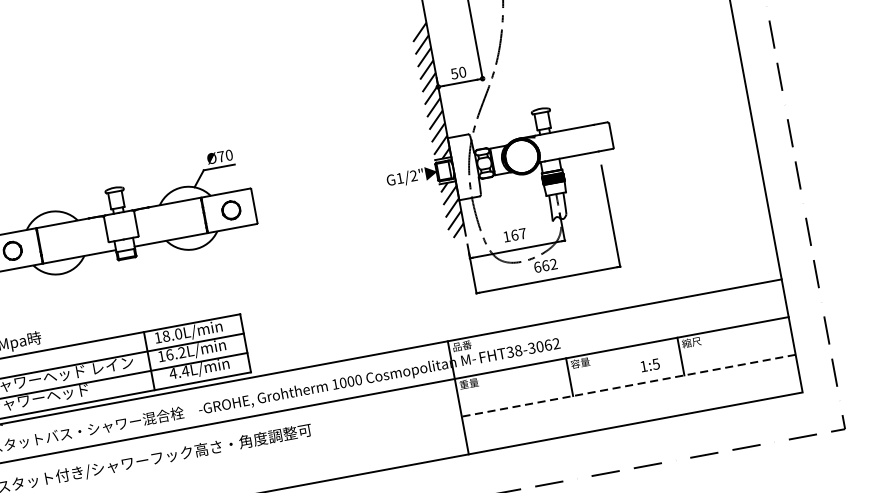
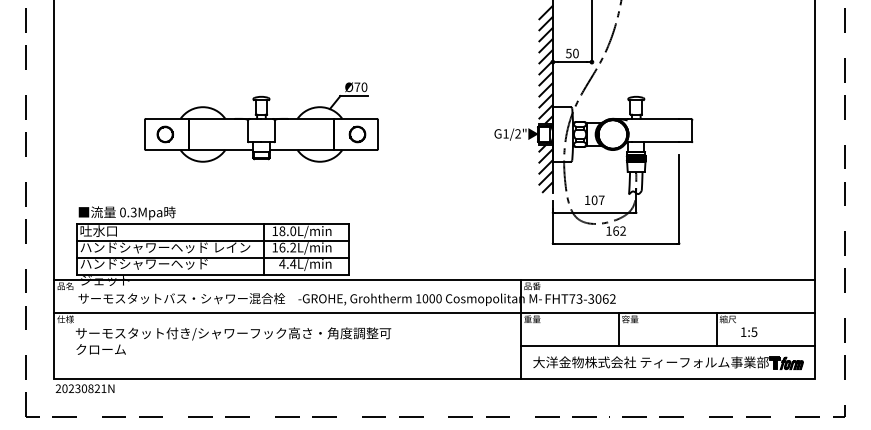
text: (514, 234) -> (594, 199), 167 -> 107
text: (536, 266) -> (608, 230), 662 -> 162
text: (513, 350) -> (575, 298), FHT38-3062 -> FHT73-3062
text: (650, 364) -> (749, 331), moved
line: (628, 386) -> (667, 346), dashed -> solid
part: (633, 404) -> (668, 362), added

